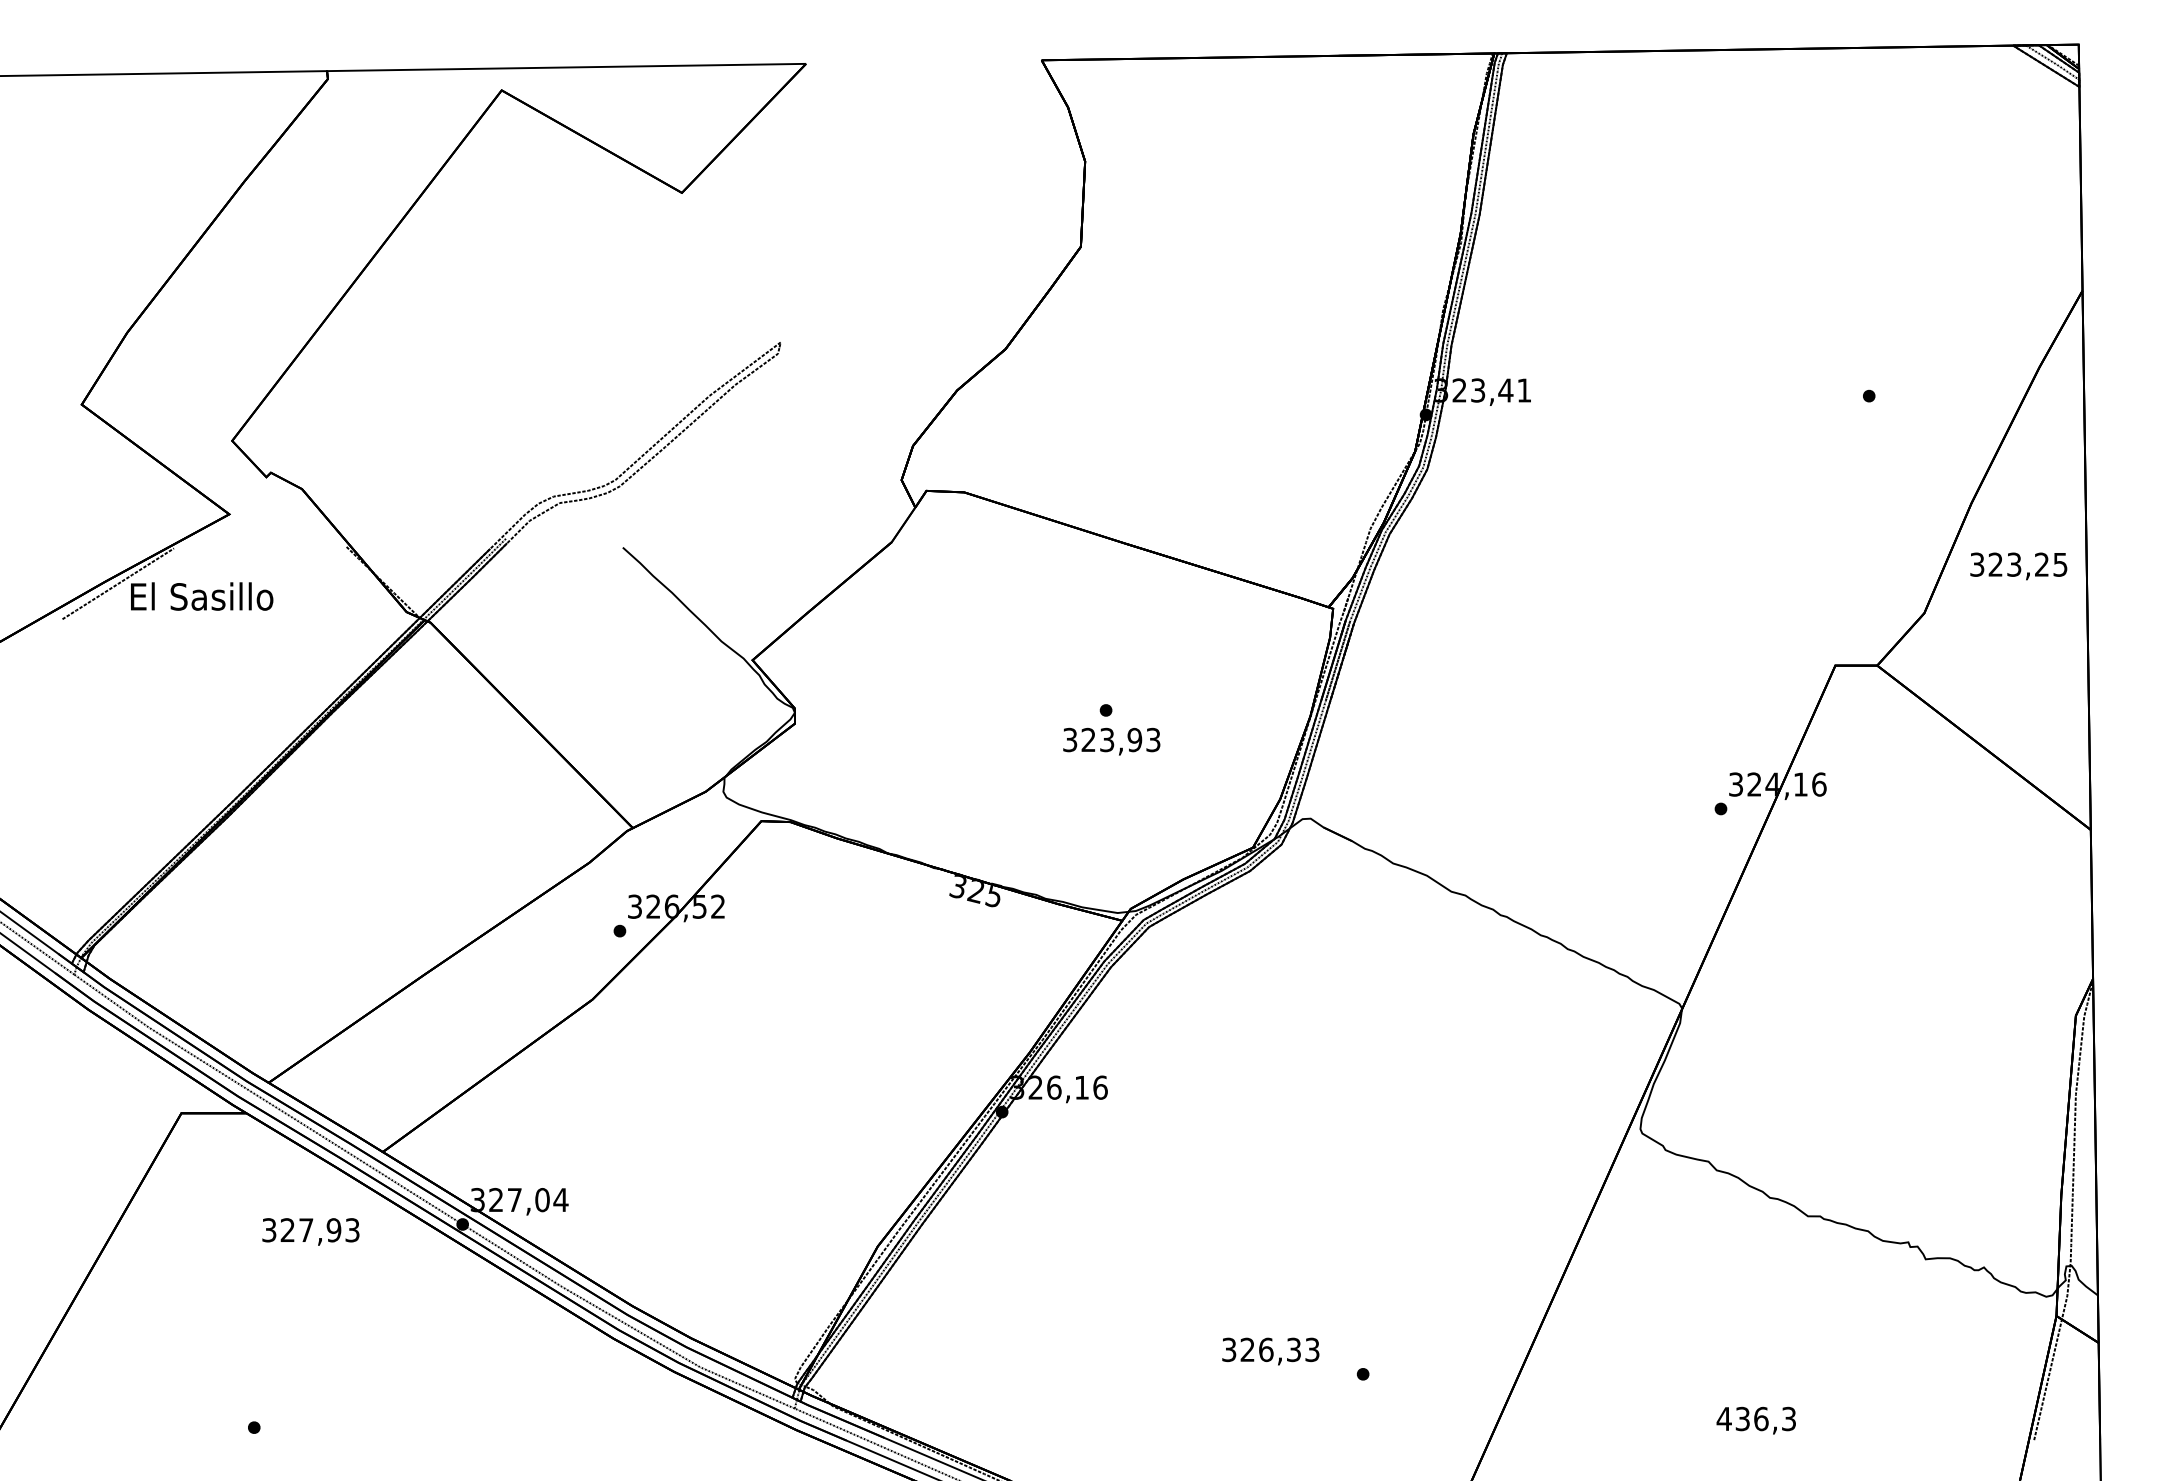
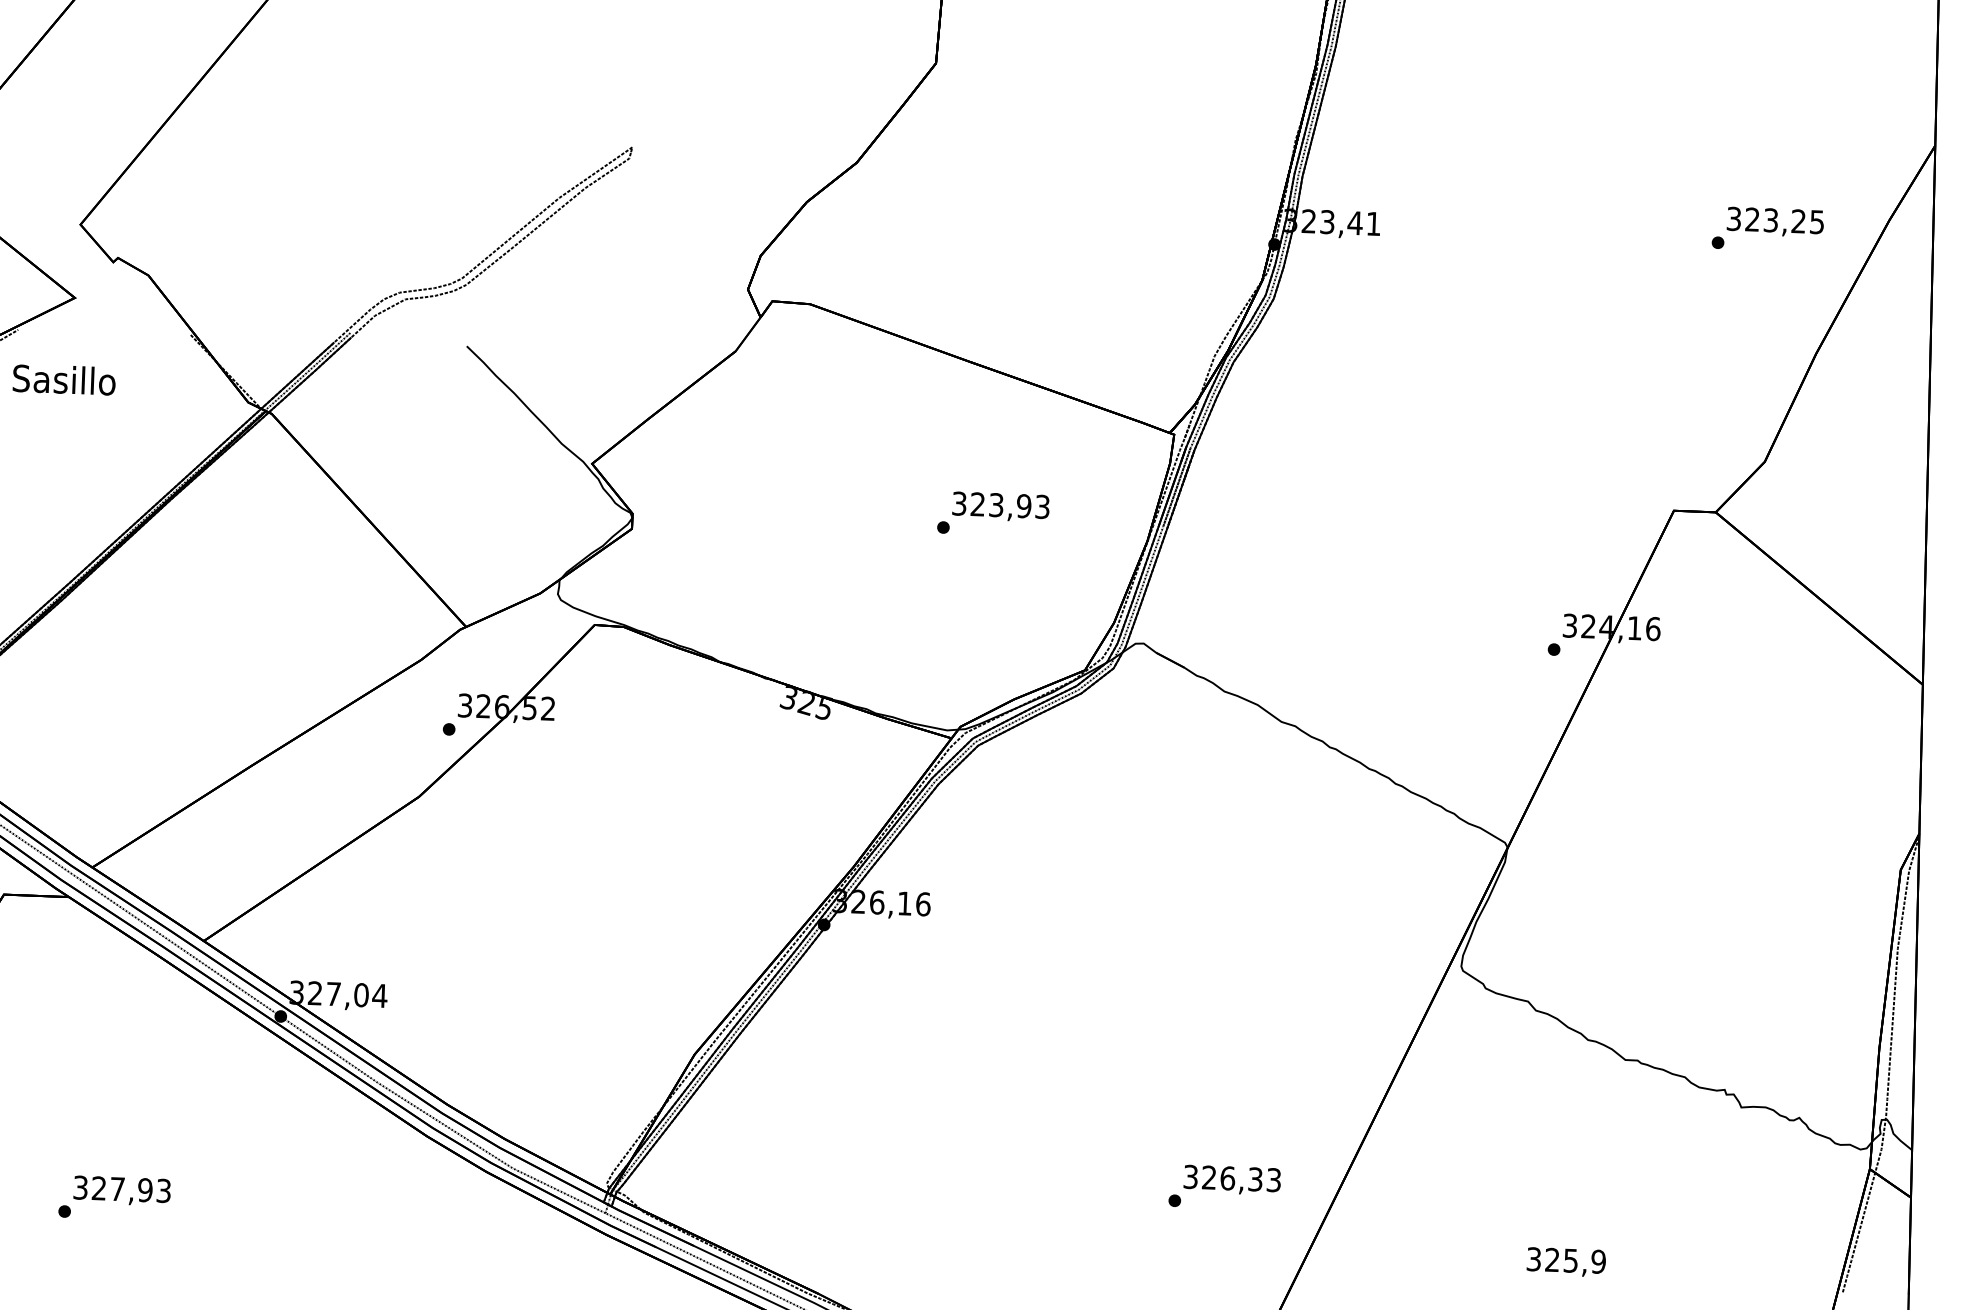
text: (2018, 566) -> (1775, 222), moved
text: (1111, 741) -> (1000, 506), moved
text: (310, 1231) -> (121, 1190), moved
text: (1270, 1351) -> (1232, 1180), moved
text: (1756, 1418) -> (1566, 1260), 436,3 -> 325,9

